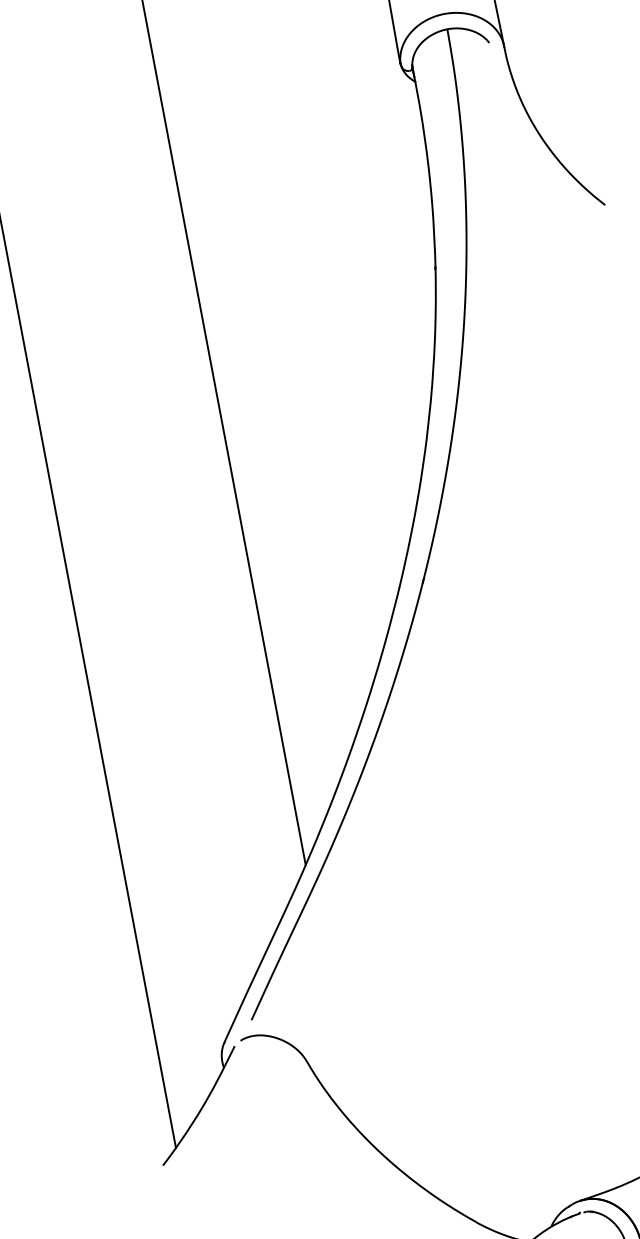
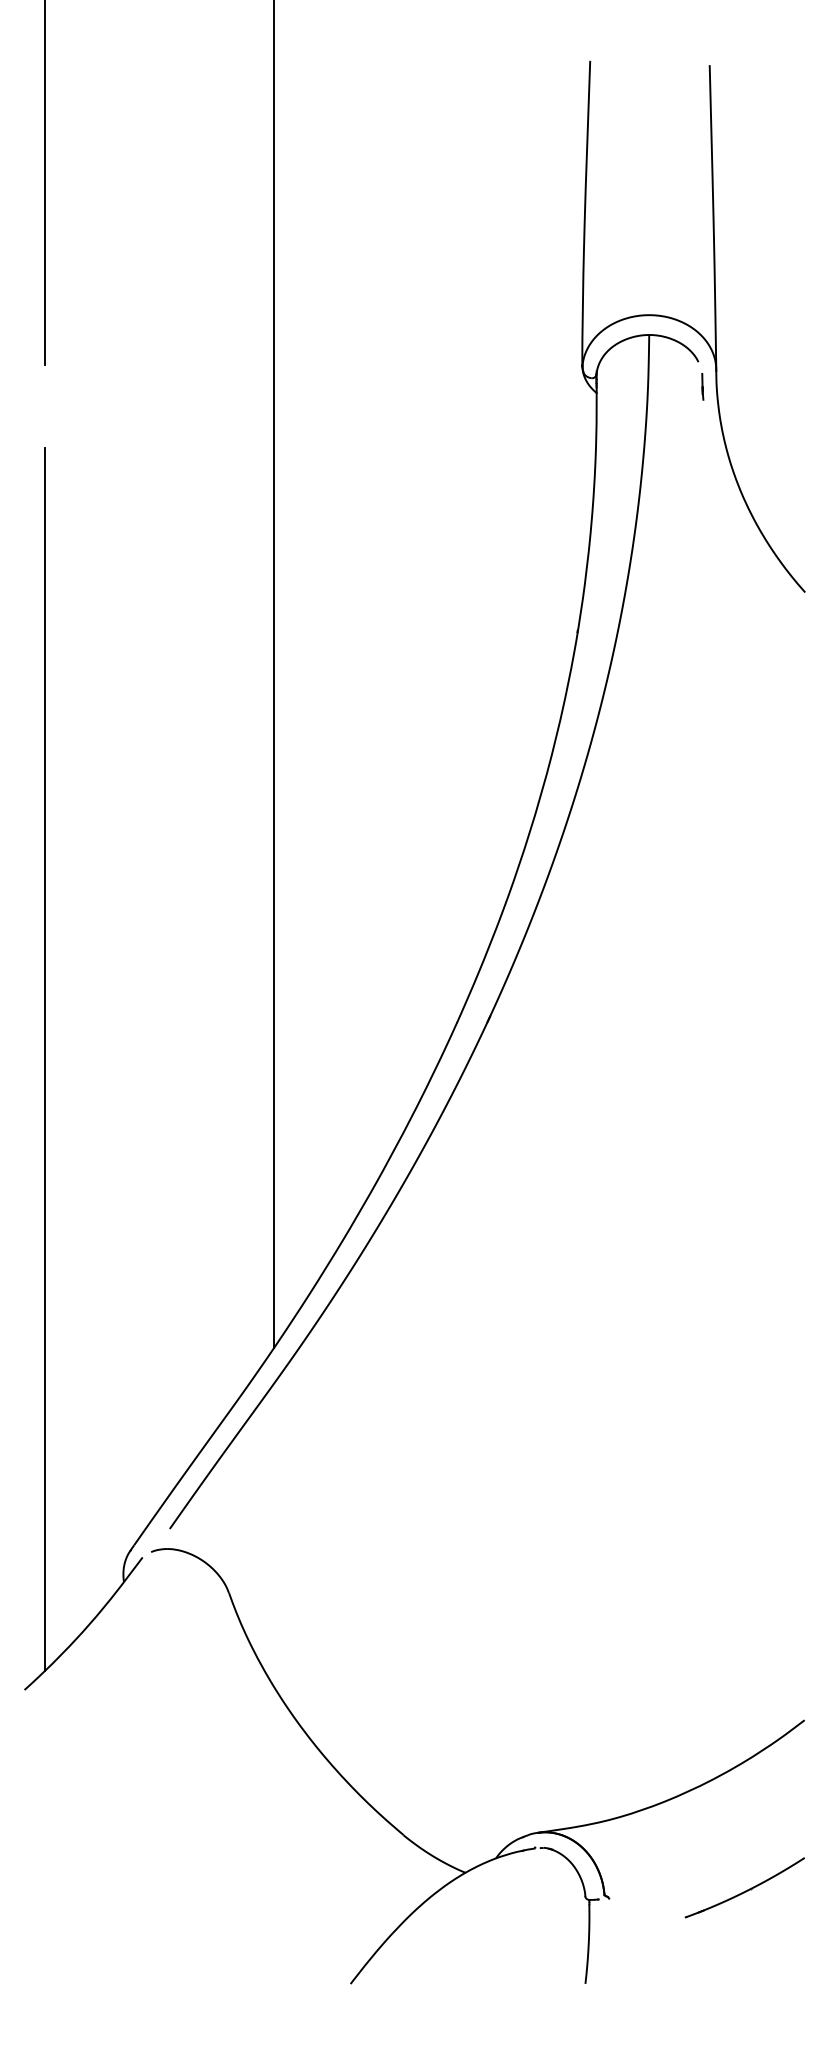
line: (495, 61) -> (702, 386), added

